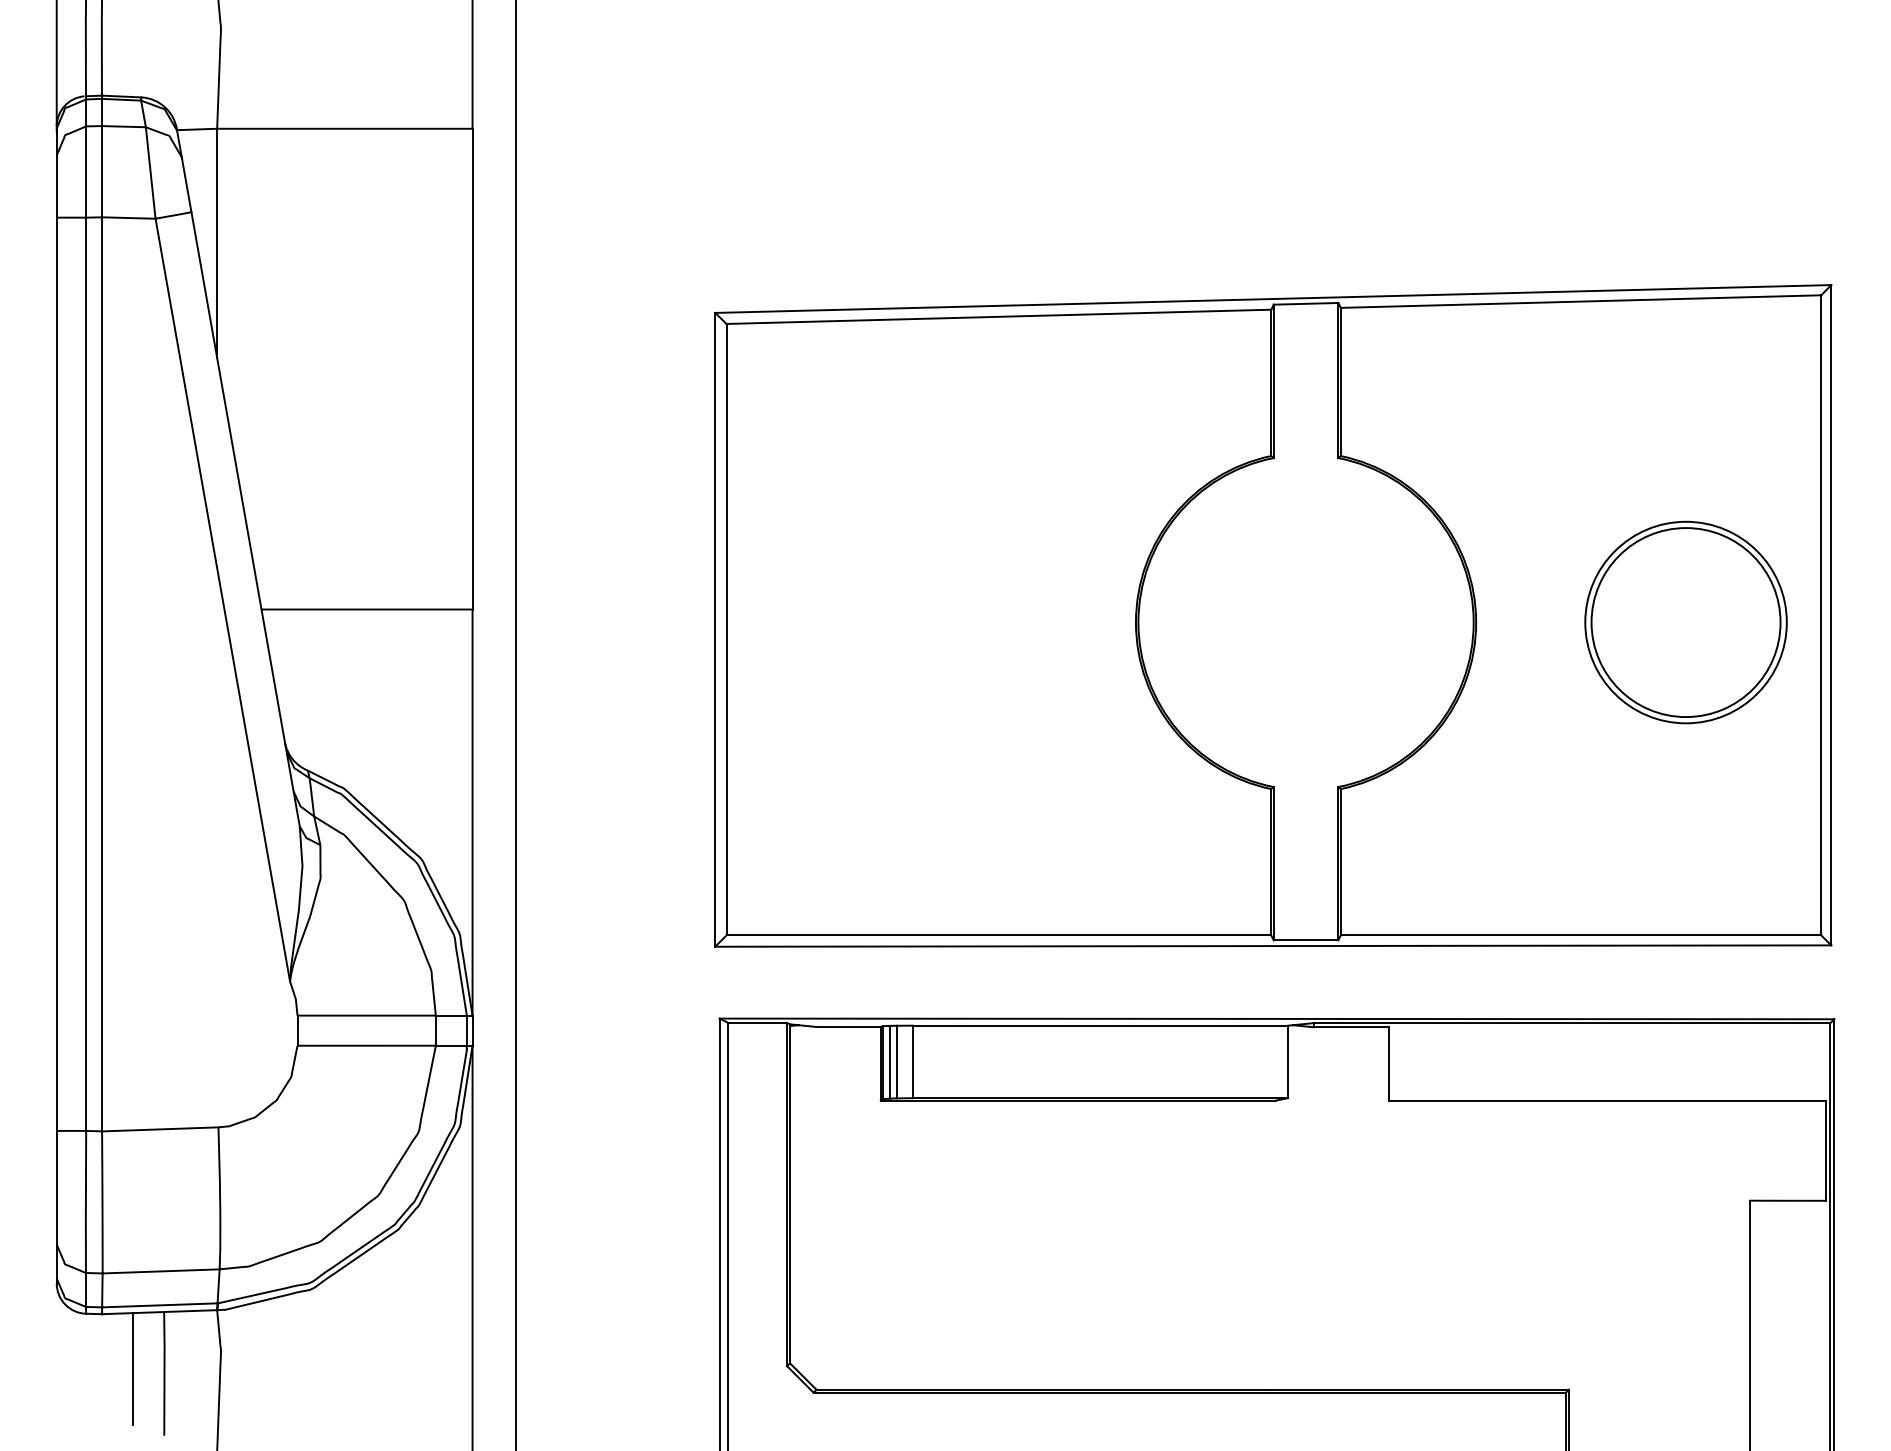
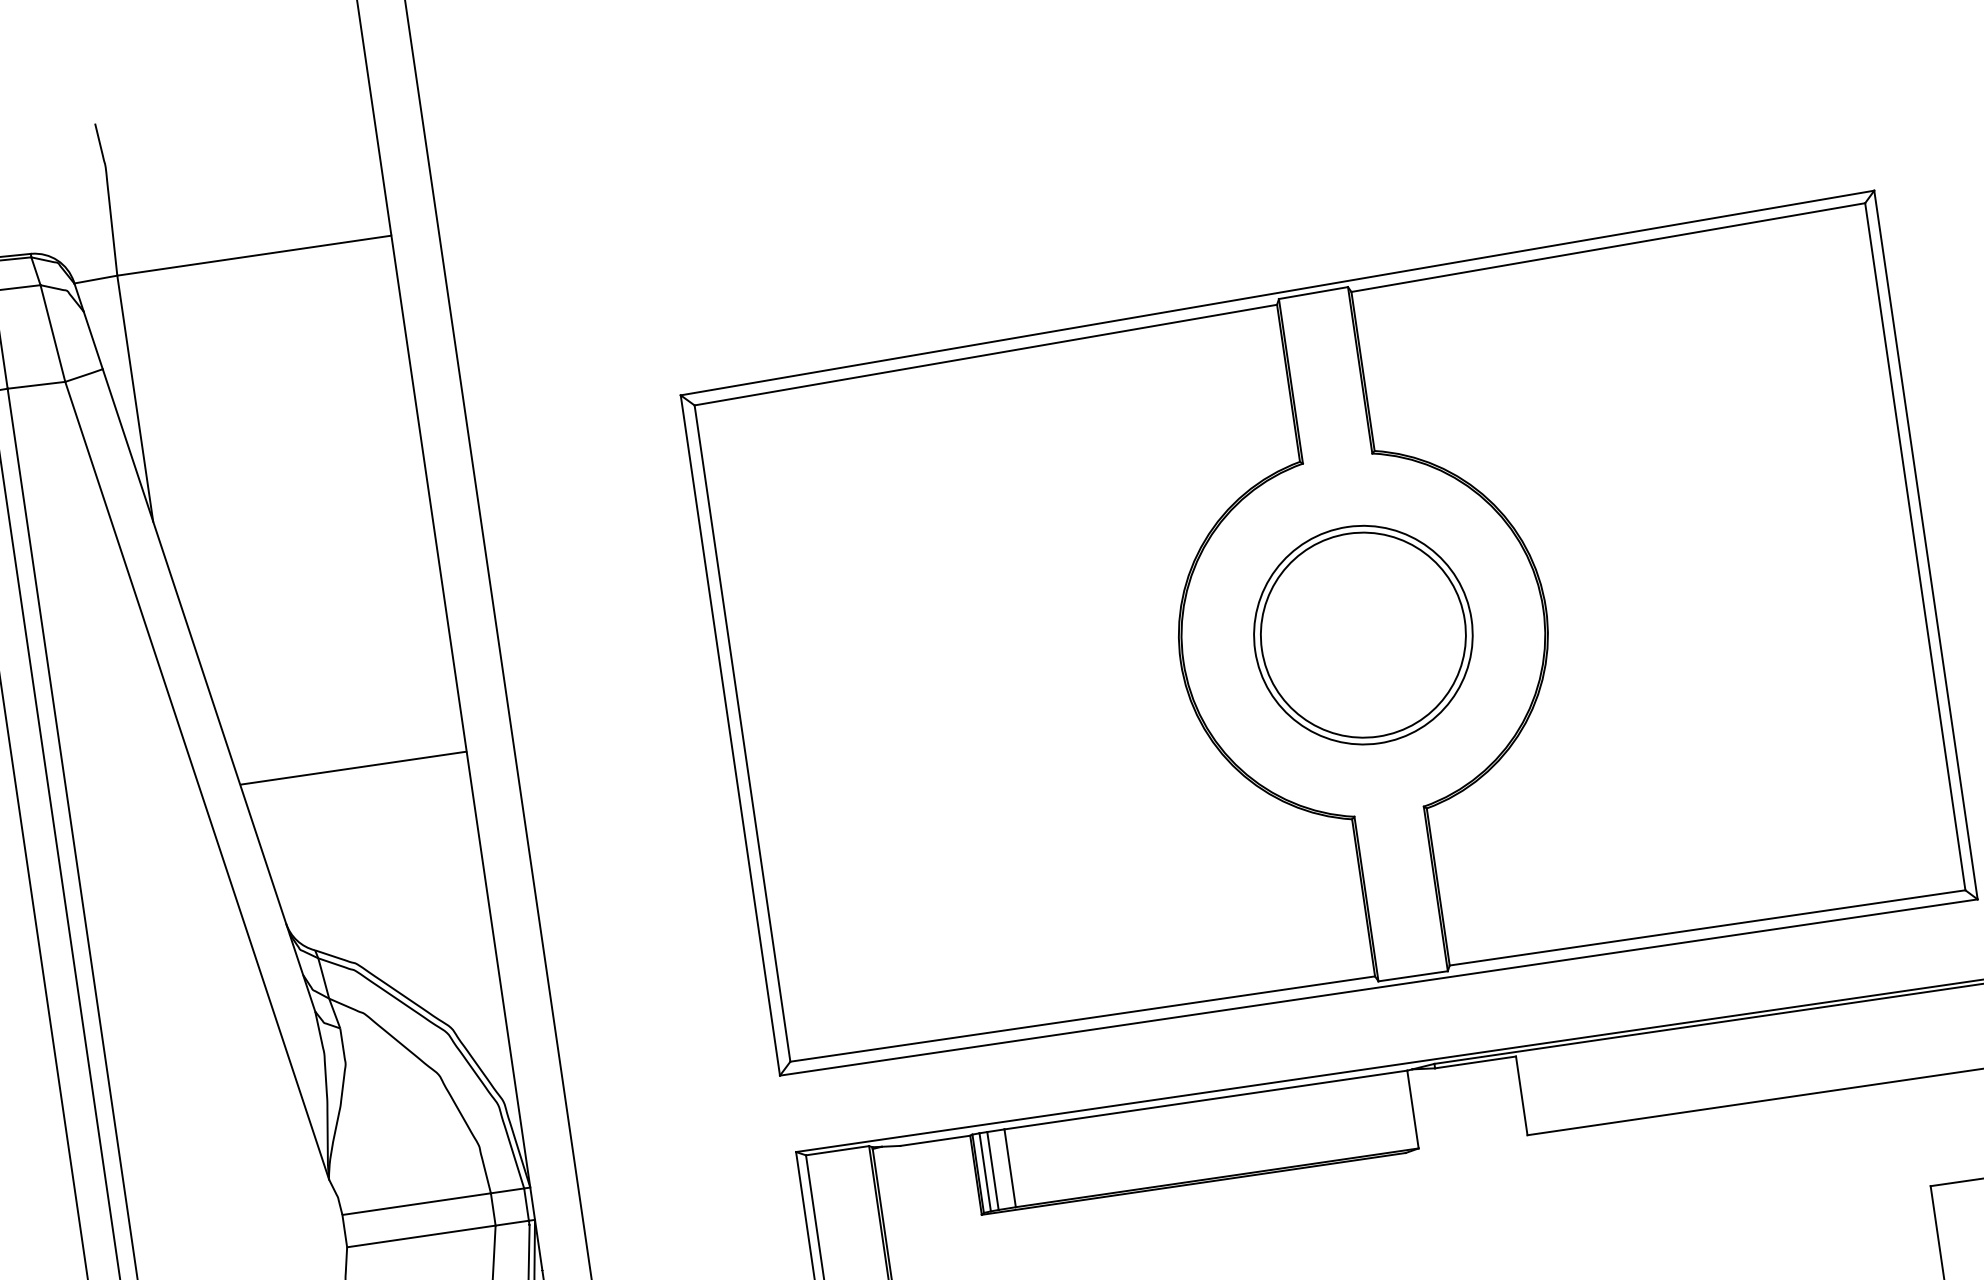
part: (1685, 622) -> (1362, 635), moved

